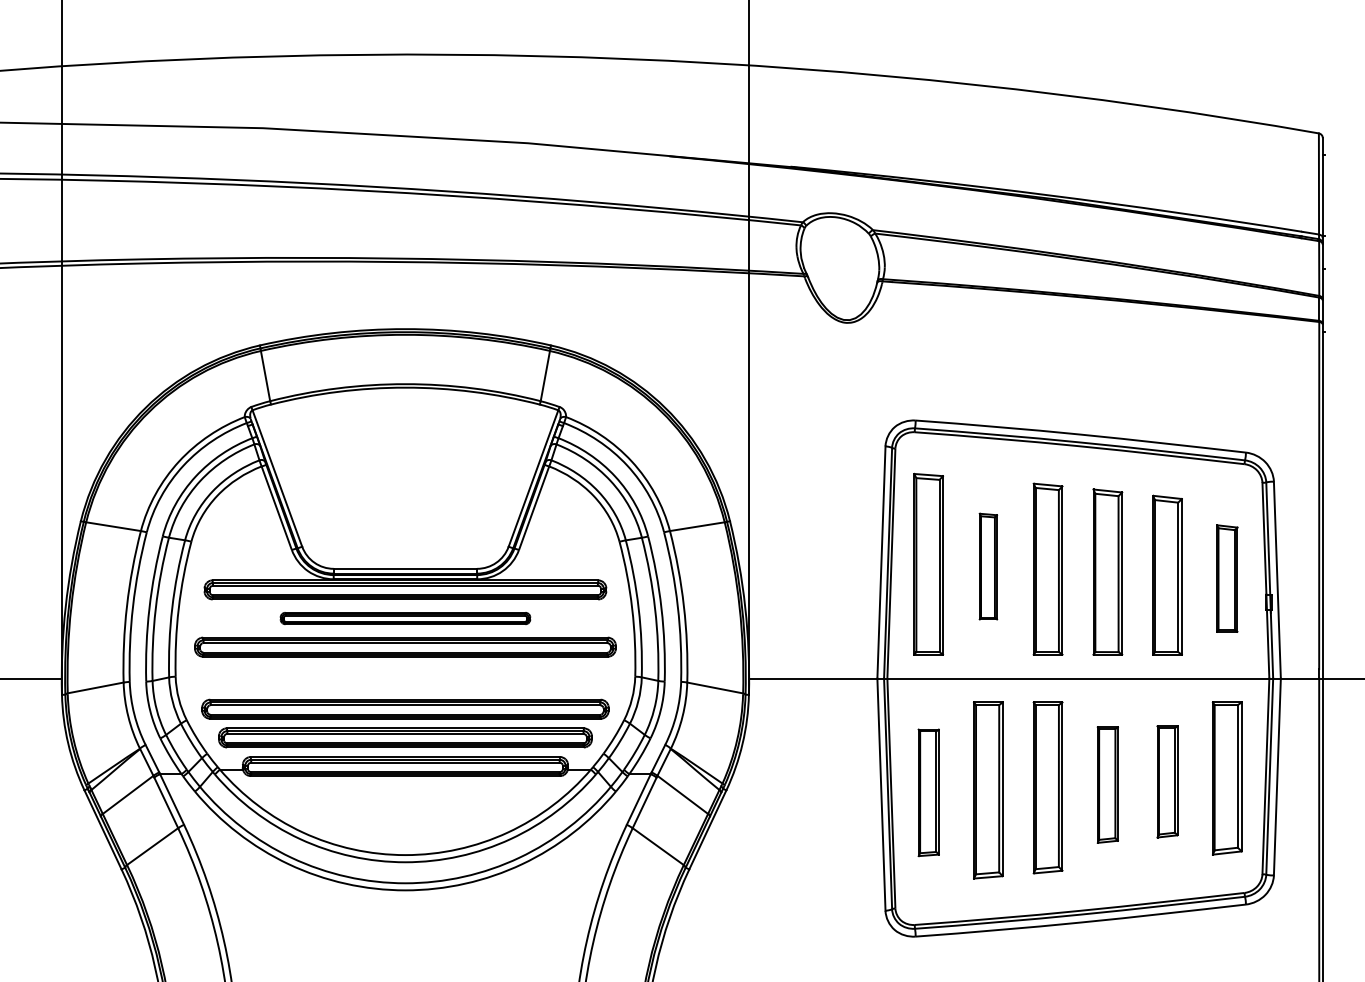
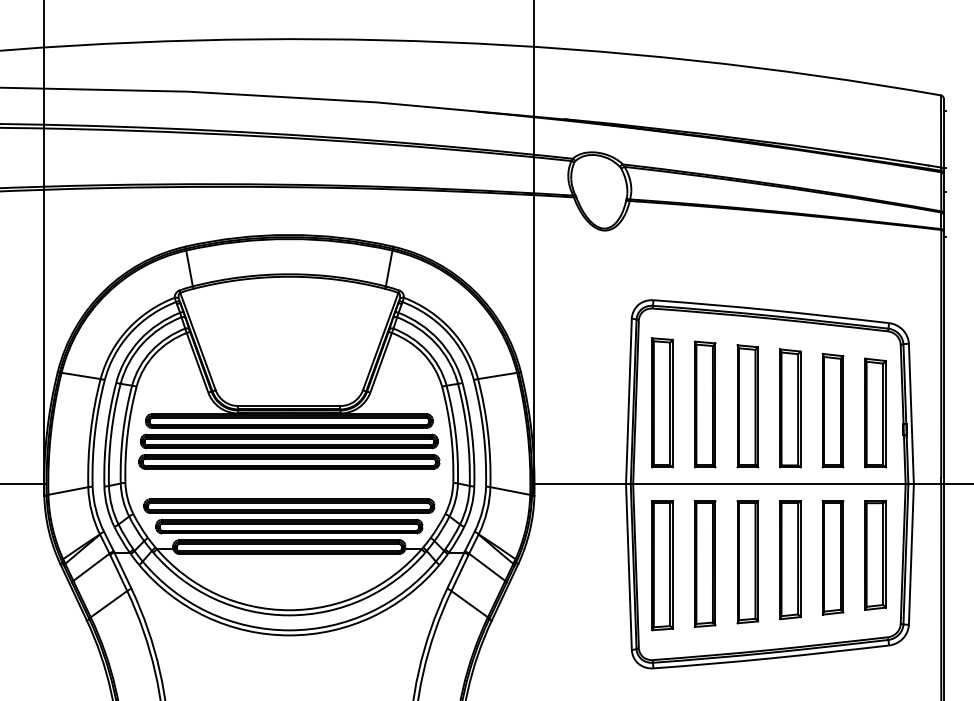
part: (988, 566) -> (705, 404), size x1.67
part: (1227, 578) -> (875, 412), size x1.43
part: (405, 618) -> (289, 441), size x1.67
part: (1167, 781) -> (832, 557), size x1.43
part: (1107, 784) -> (790, 559), size x1.43
part: (928, 792) -> (662, 565), size x1.43

